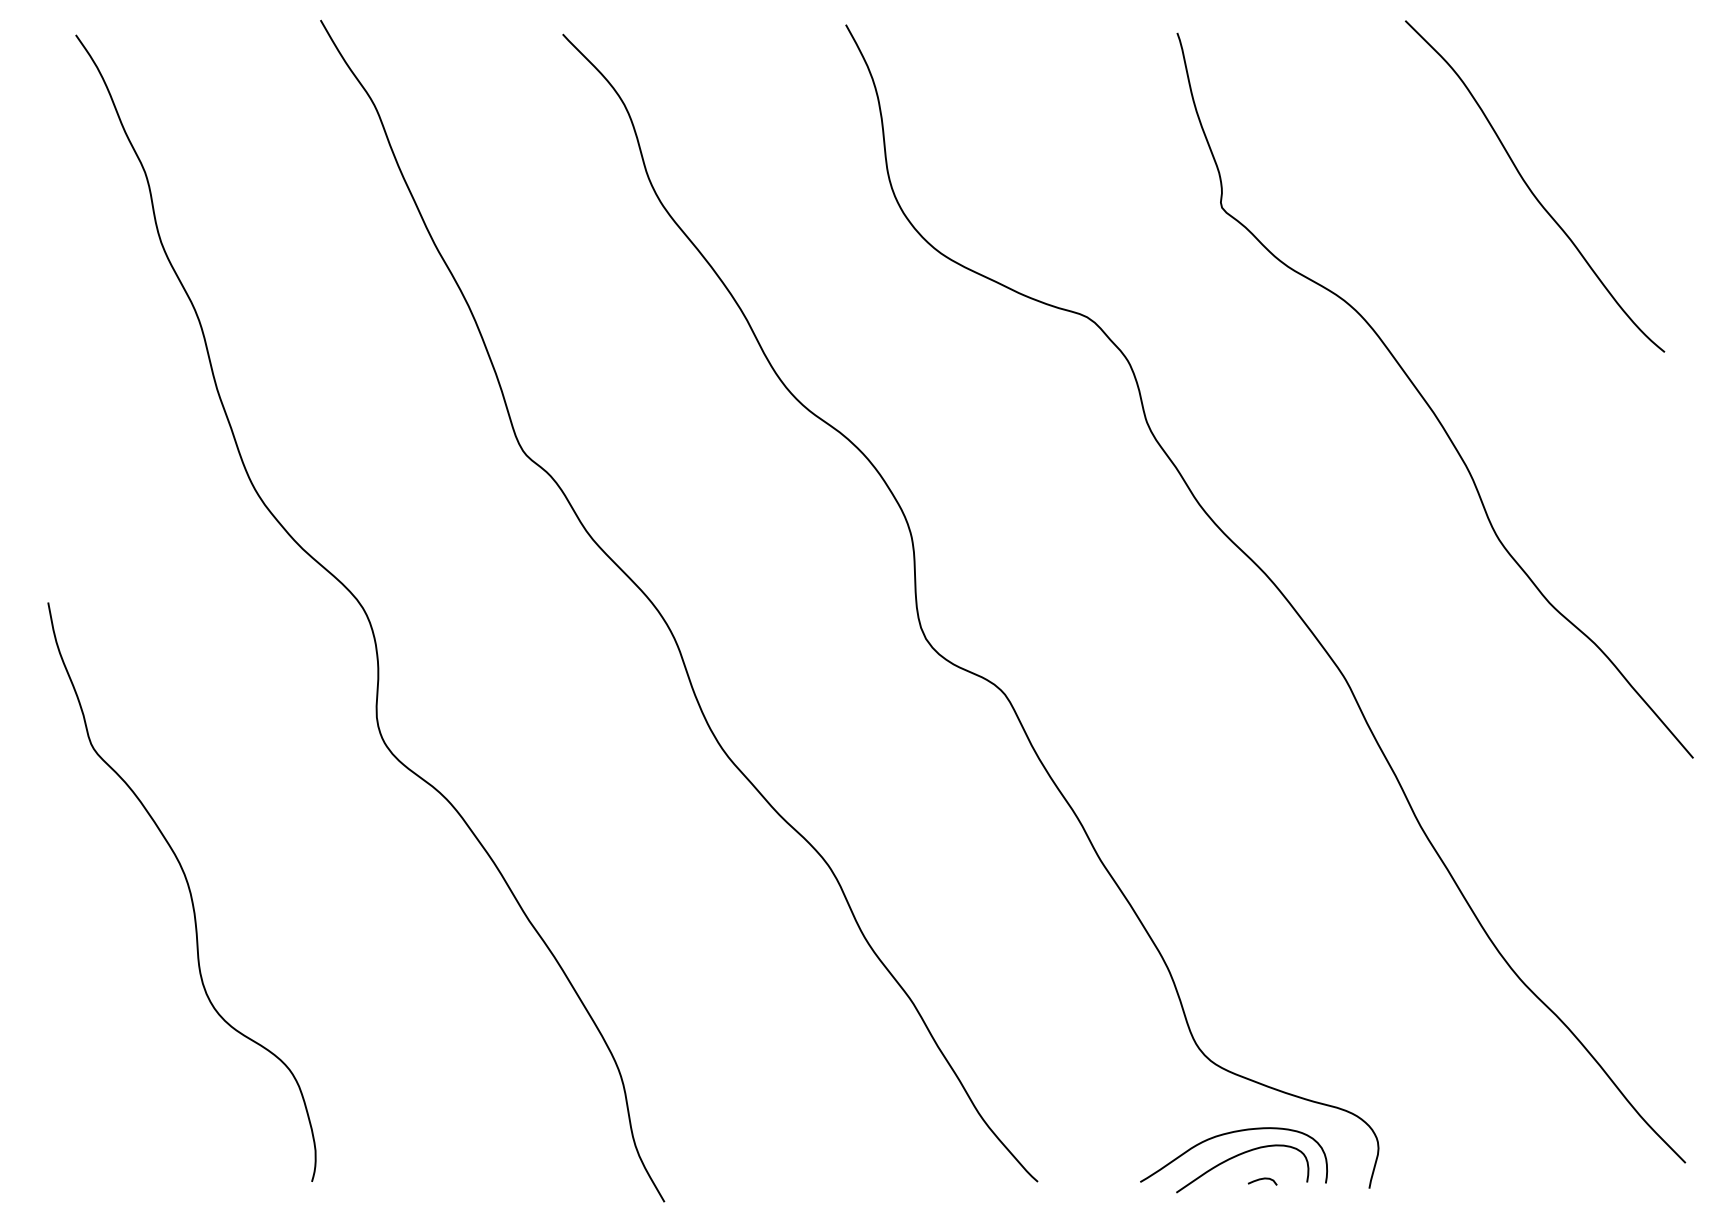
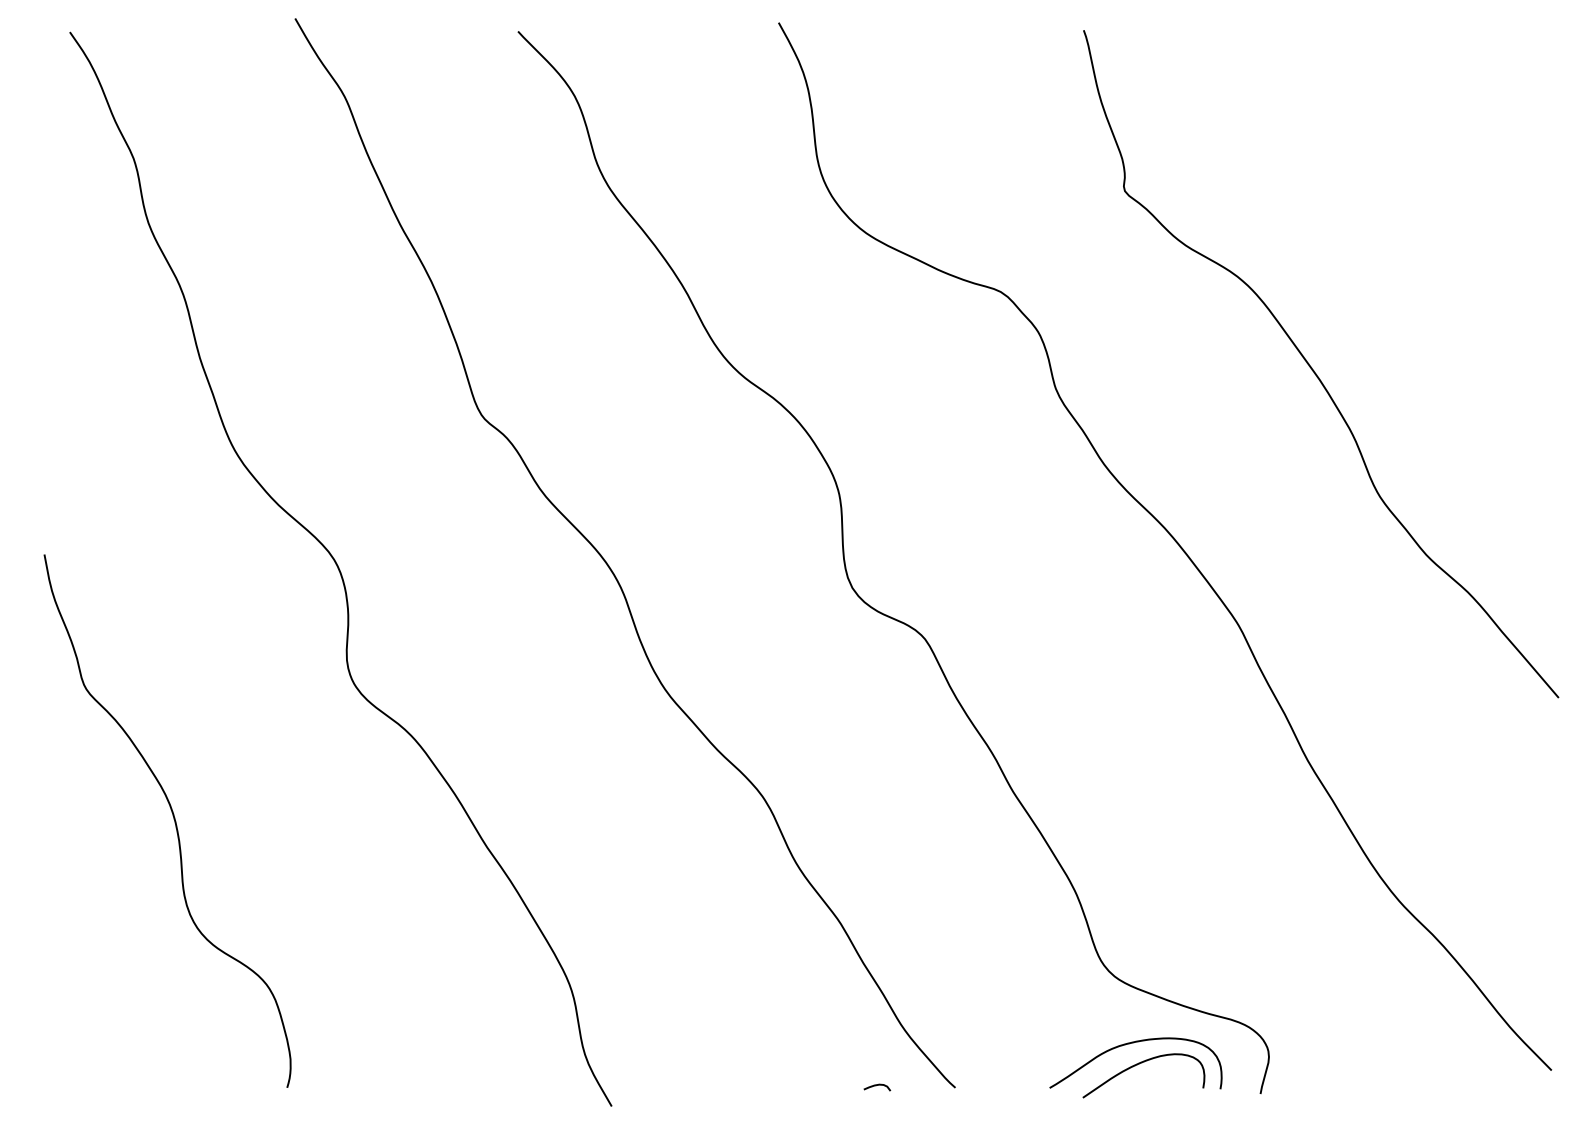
curve: (1530, 187) -> (1408, 172), removed
curve: (1261, 1180) -> (876, 1086), moved

